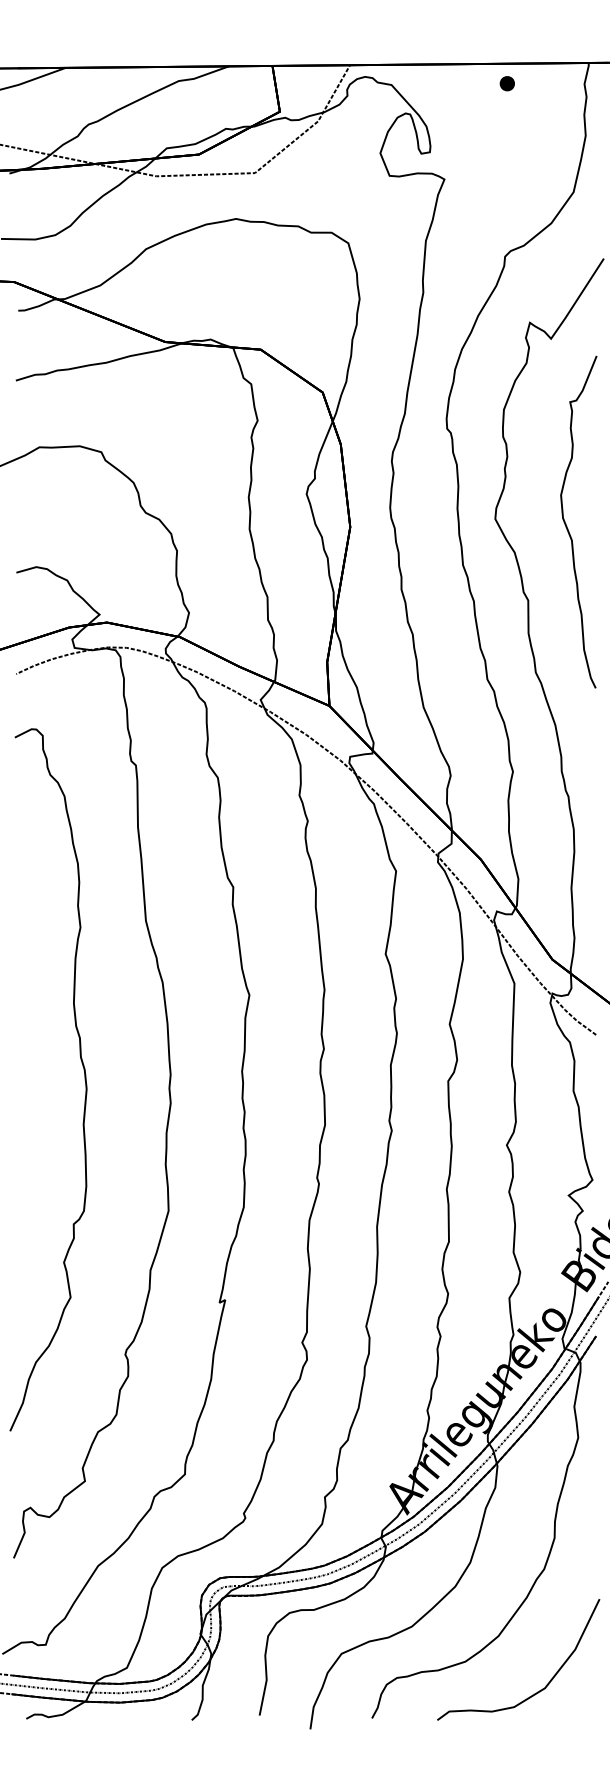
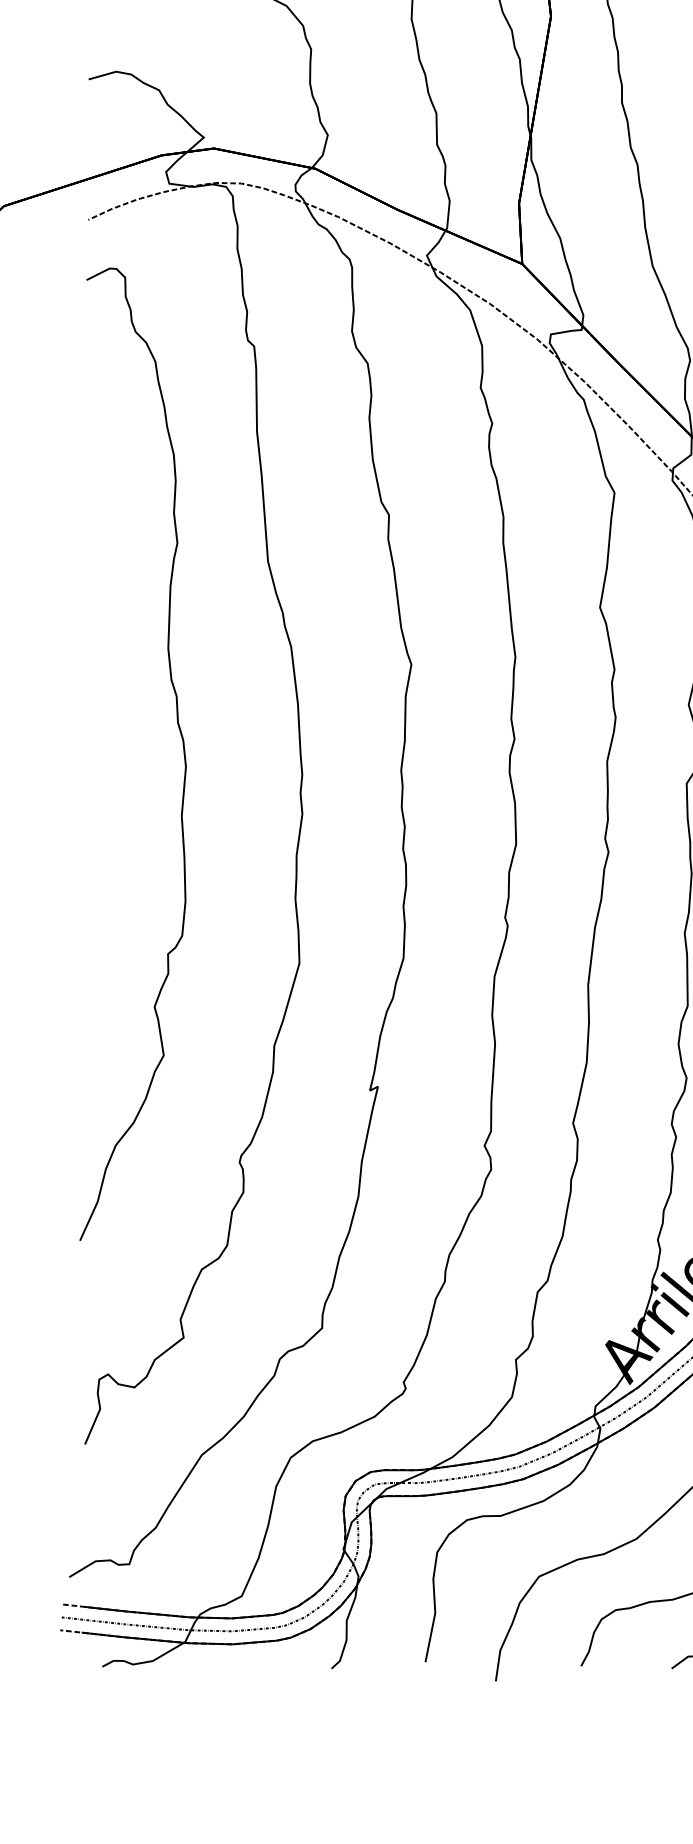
part: (84, 1079) -> (182, 753), moved

